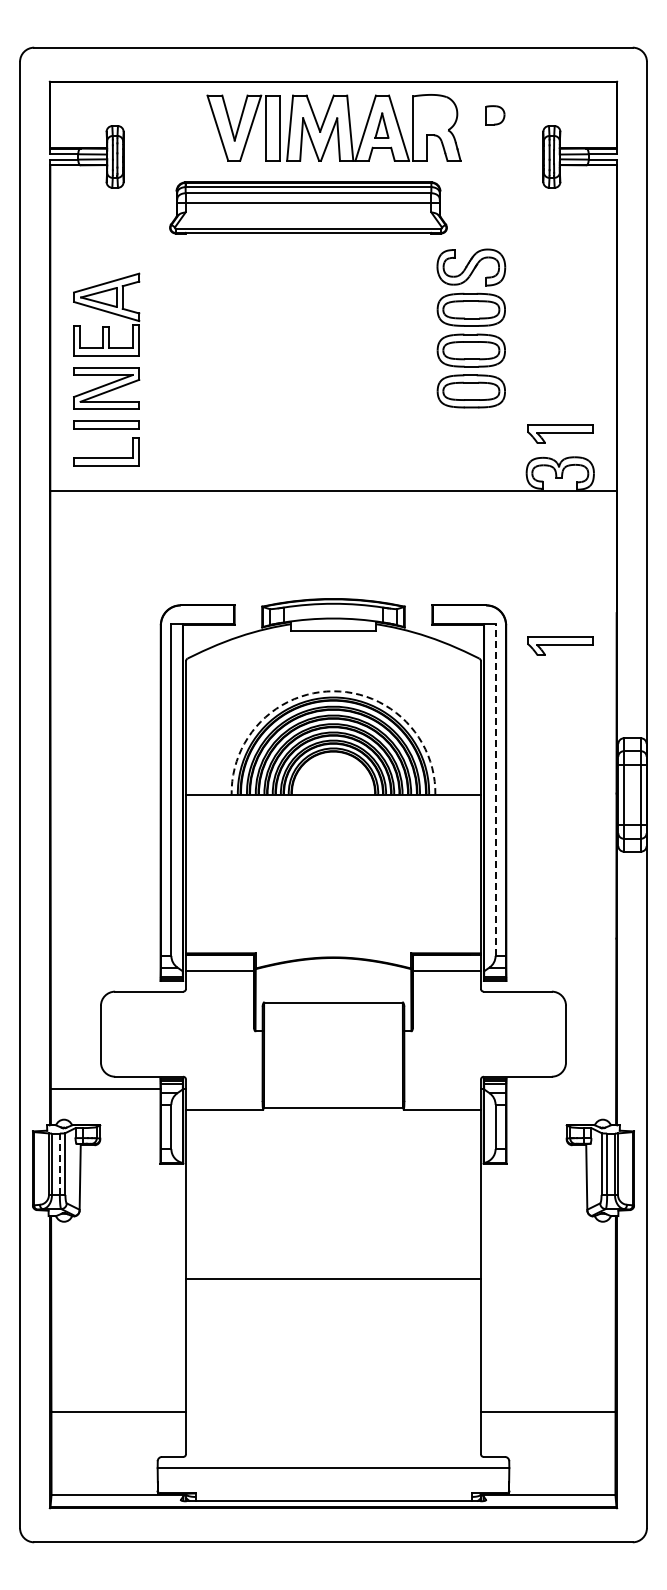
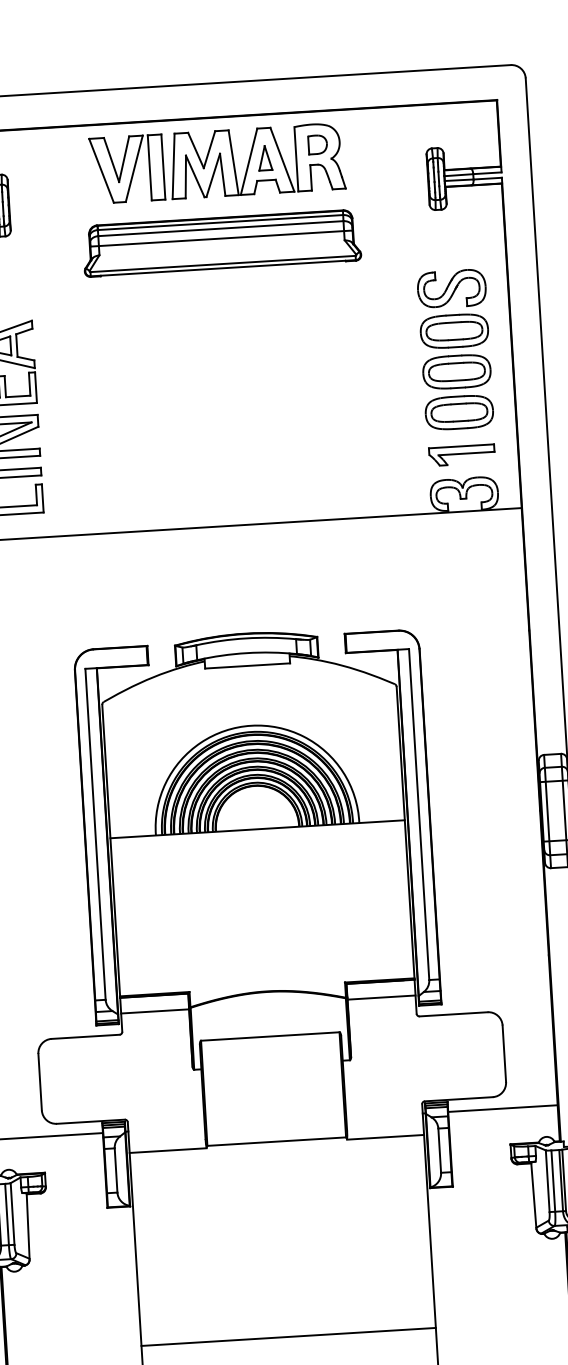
part: (495, 115) -> (317, 144), moved
part: (308, 207) -> (221, 242), moved
part: (471, 328) -> (455, 349), moved
part: (560, 645) -> (475, 666), removed
arc: (333, 691) -> (251, 725), dashed -> solid
line: (495, 790) -> (419, 814), dashed -> solid
line: (561, 1088) -> (503, 1108), added
line: (59, 1164) -> (6, 1214), dashed -> solid
line: (333, 1278) -> (288, 1336), moved

